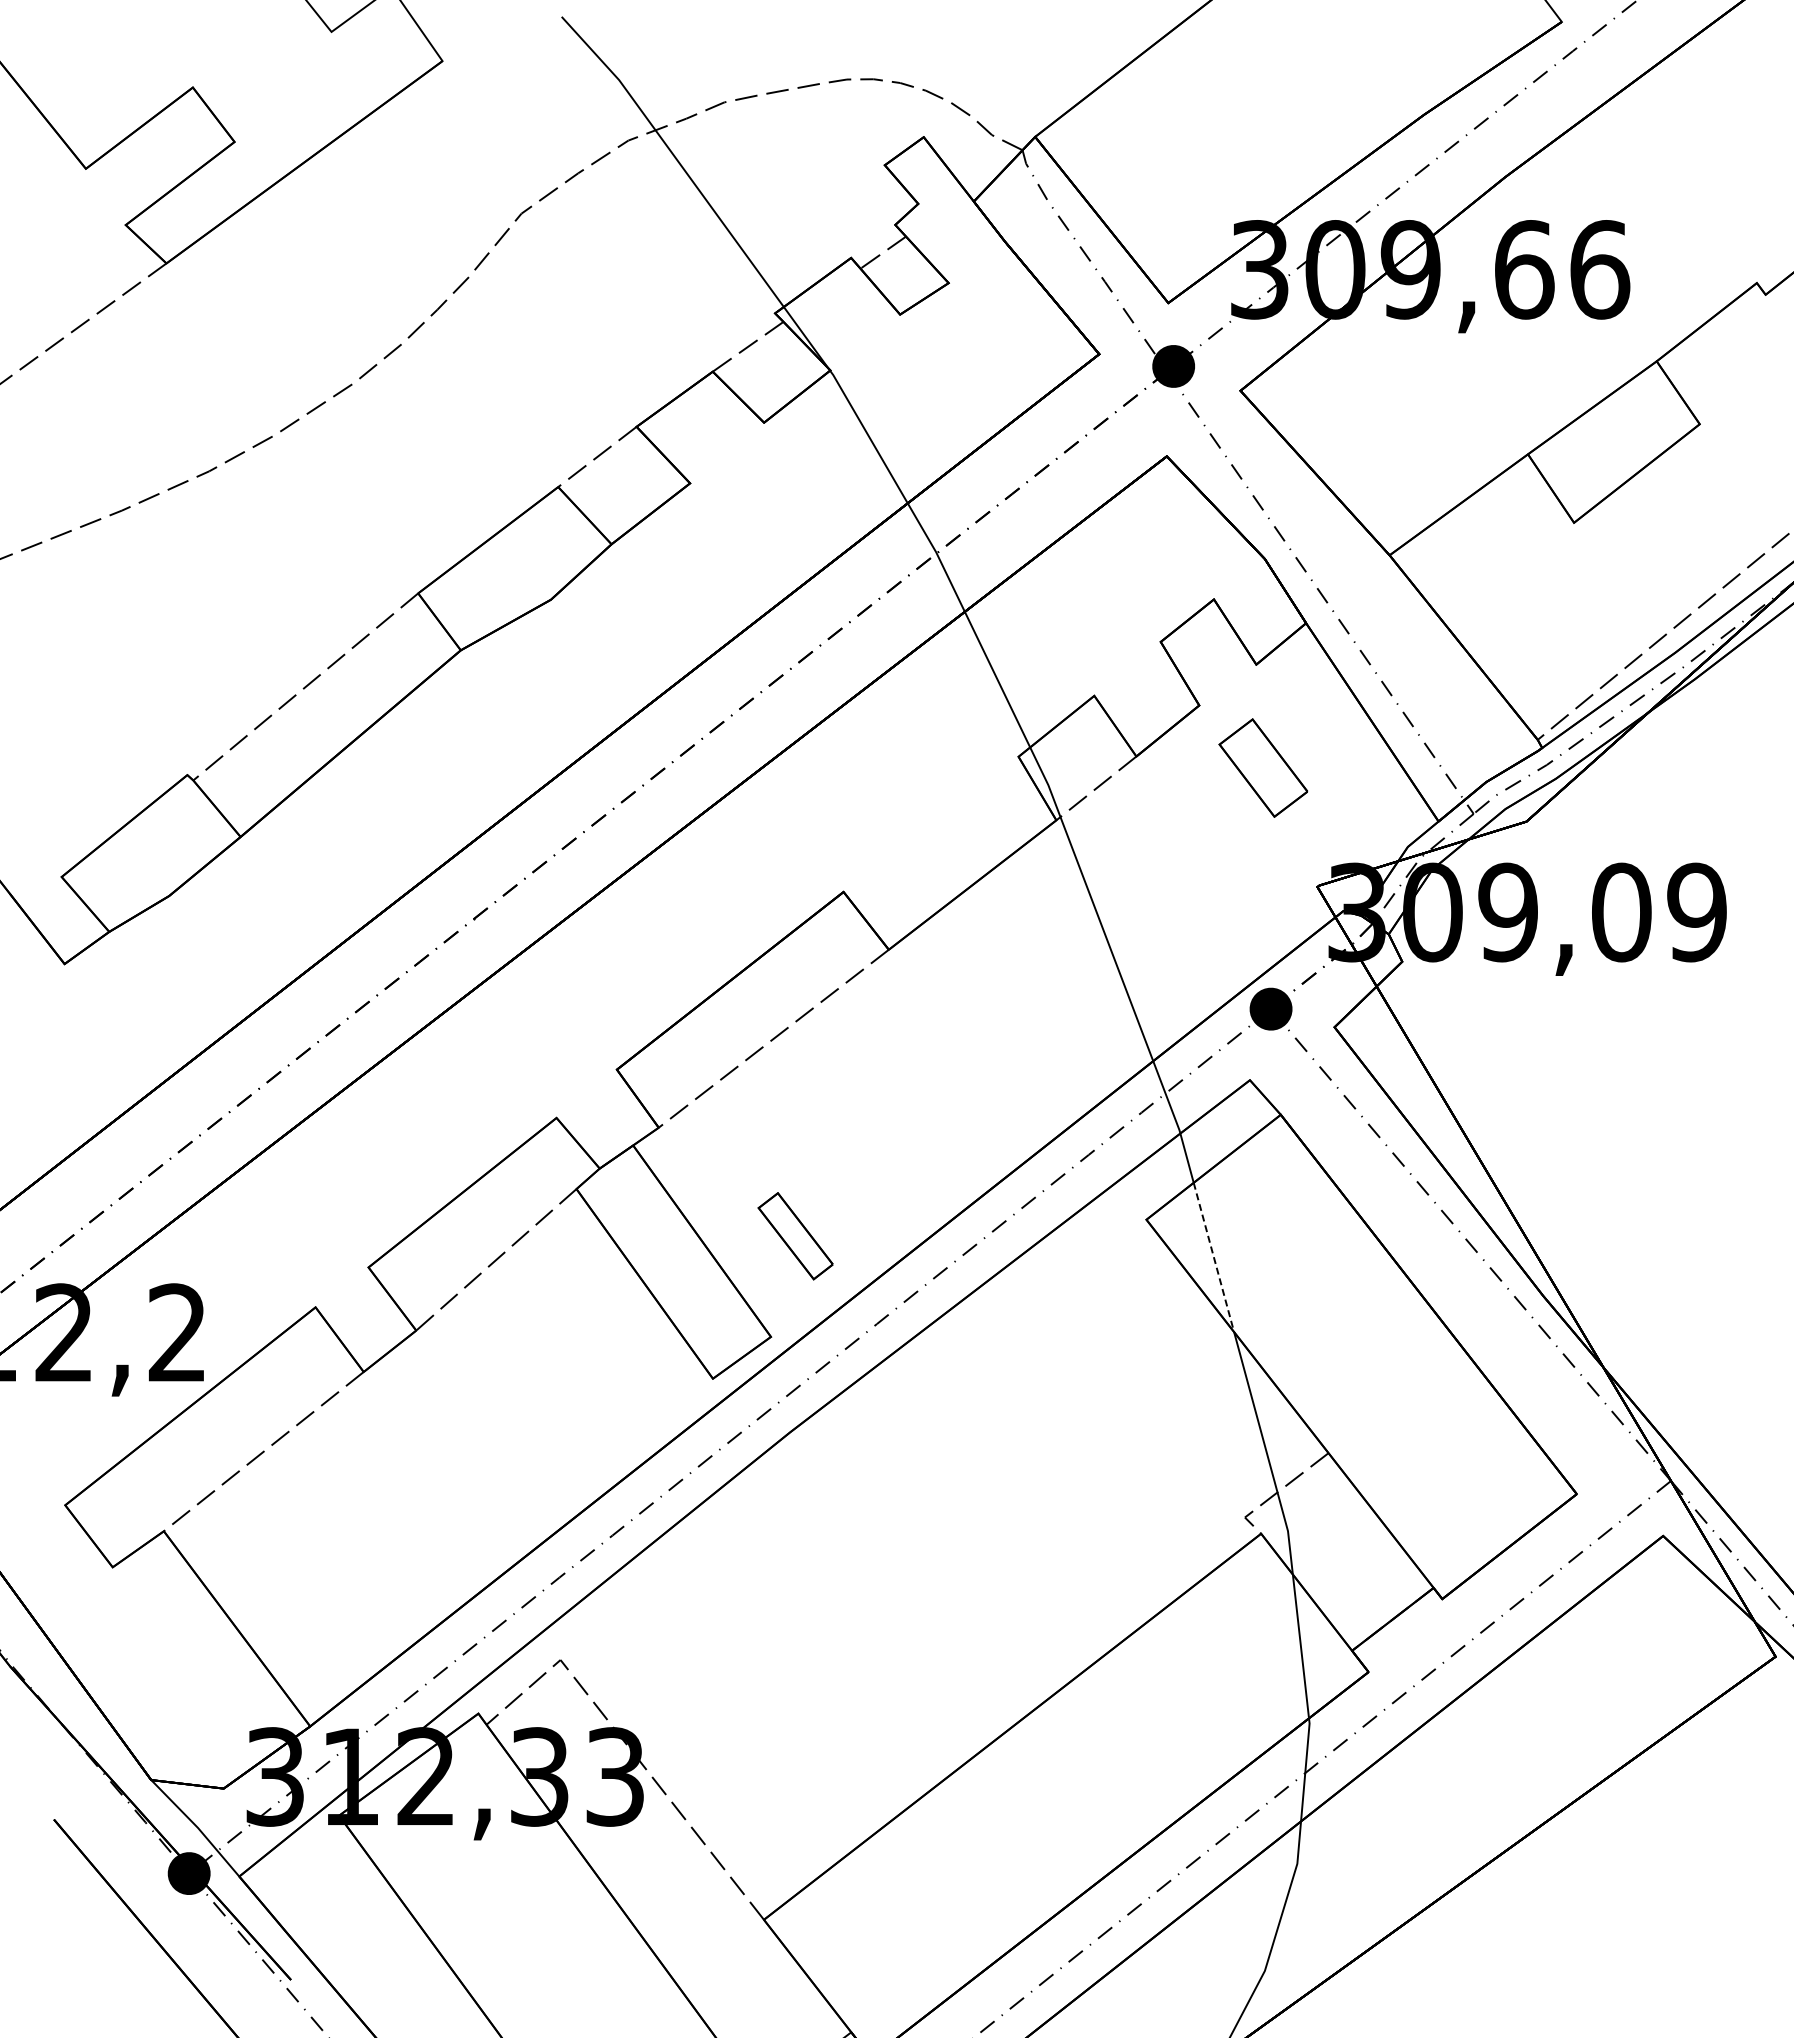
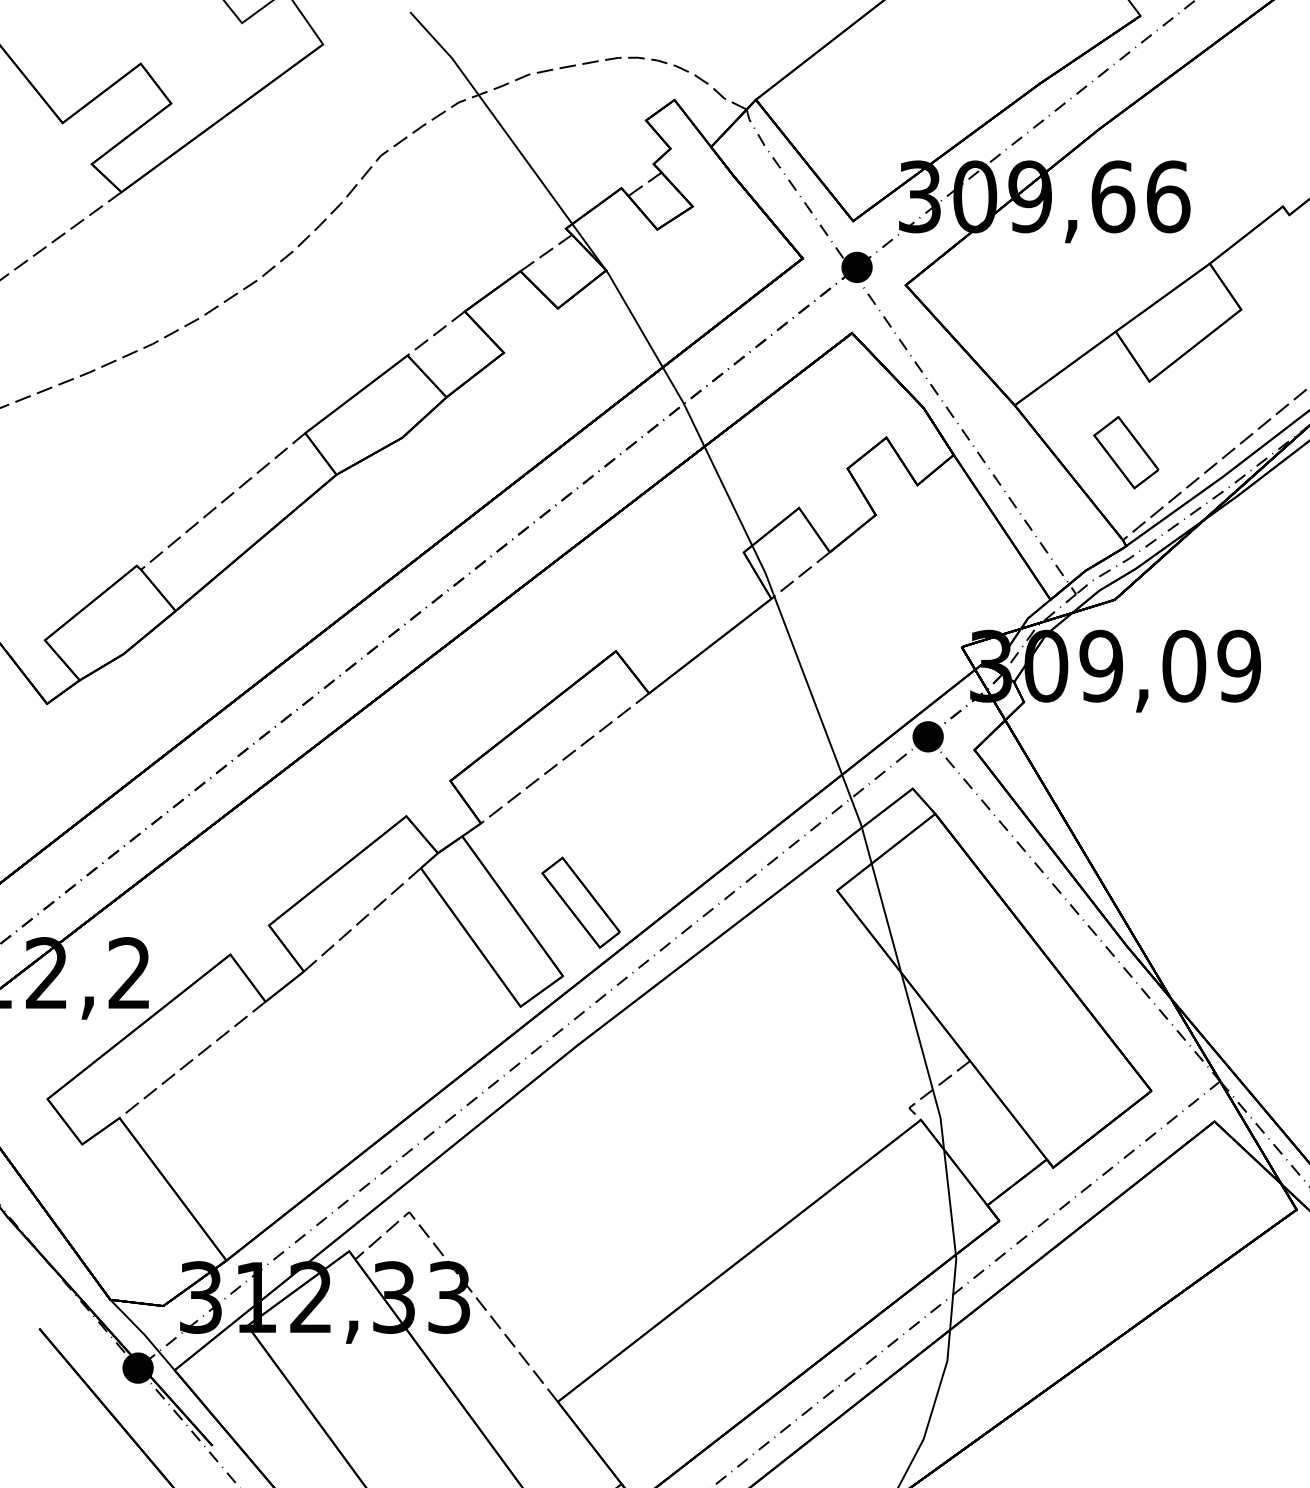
part: (1263, 767) -> (1126, 452), moved
part: (795, 1235) -> (580, 902), size x1.43
line: (1214, 1257) -> (886, 918), dashed -> solid

